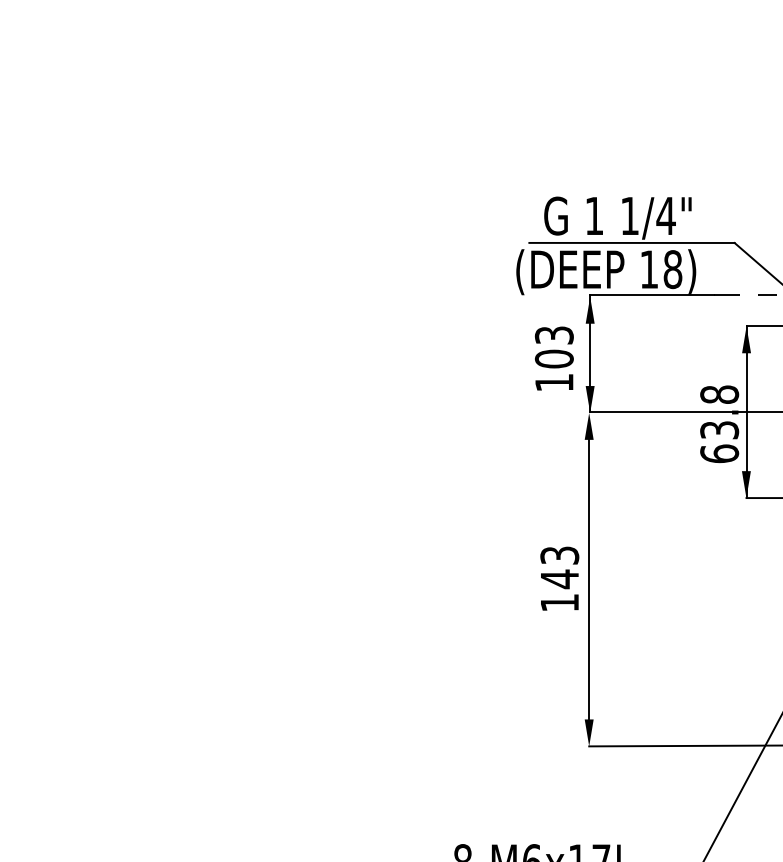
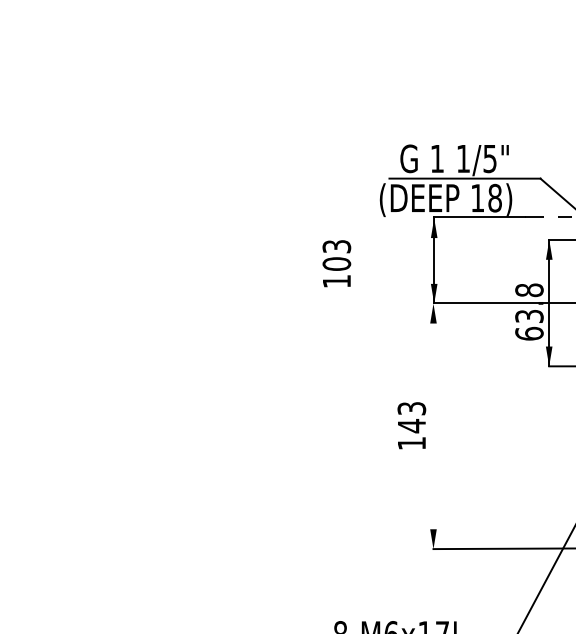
text: (665, 216) -> (489, 159), 1/4" -> 1/5"
text: (553, 358) -> (336, 263), moved
line: (589, 579) -> (433, 426), removed

